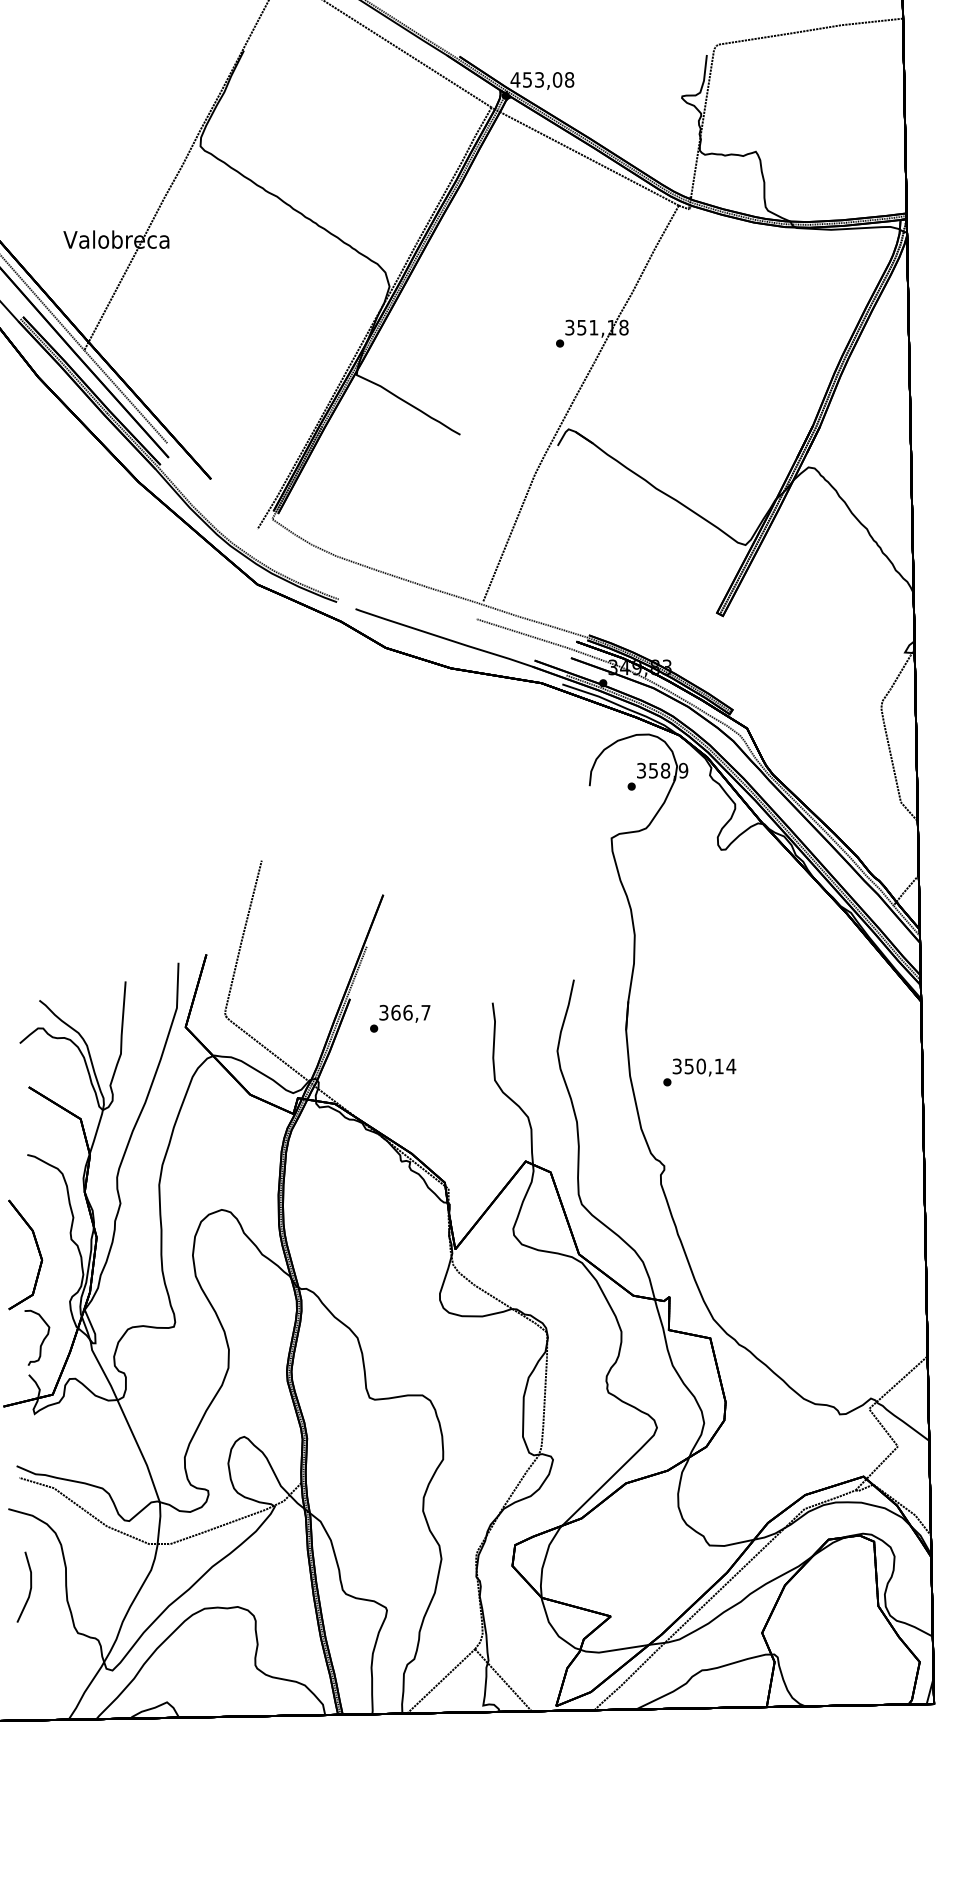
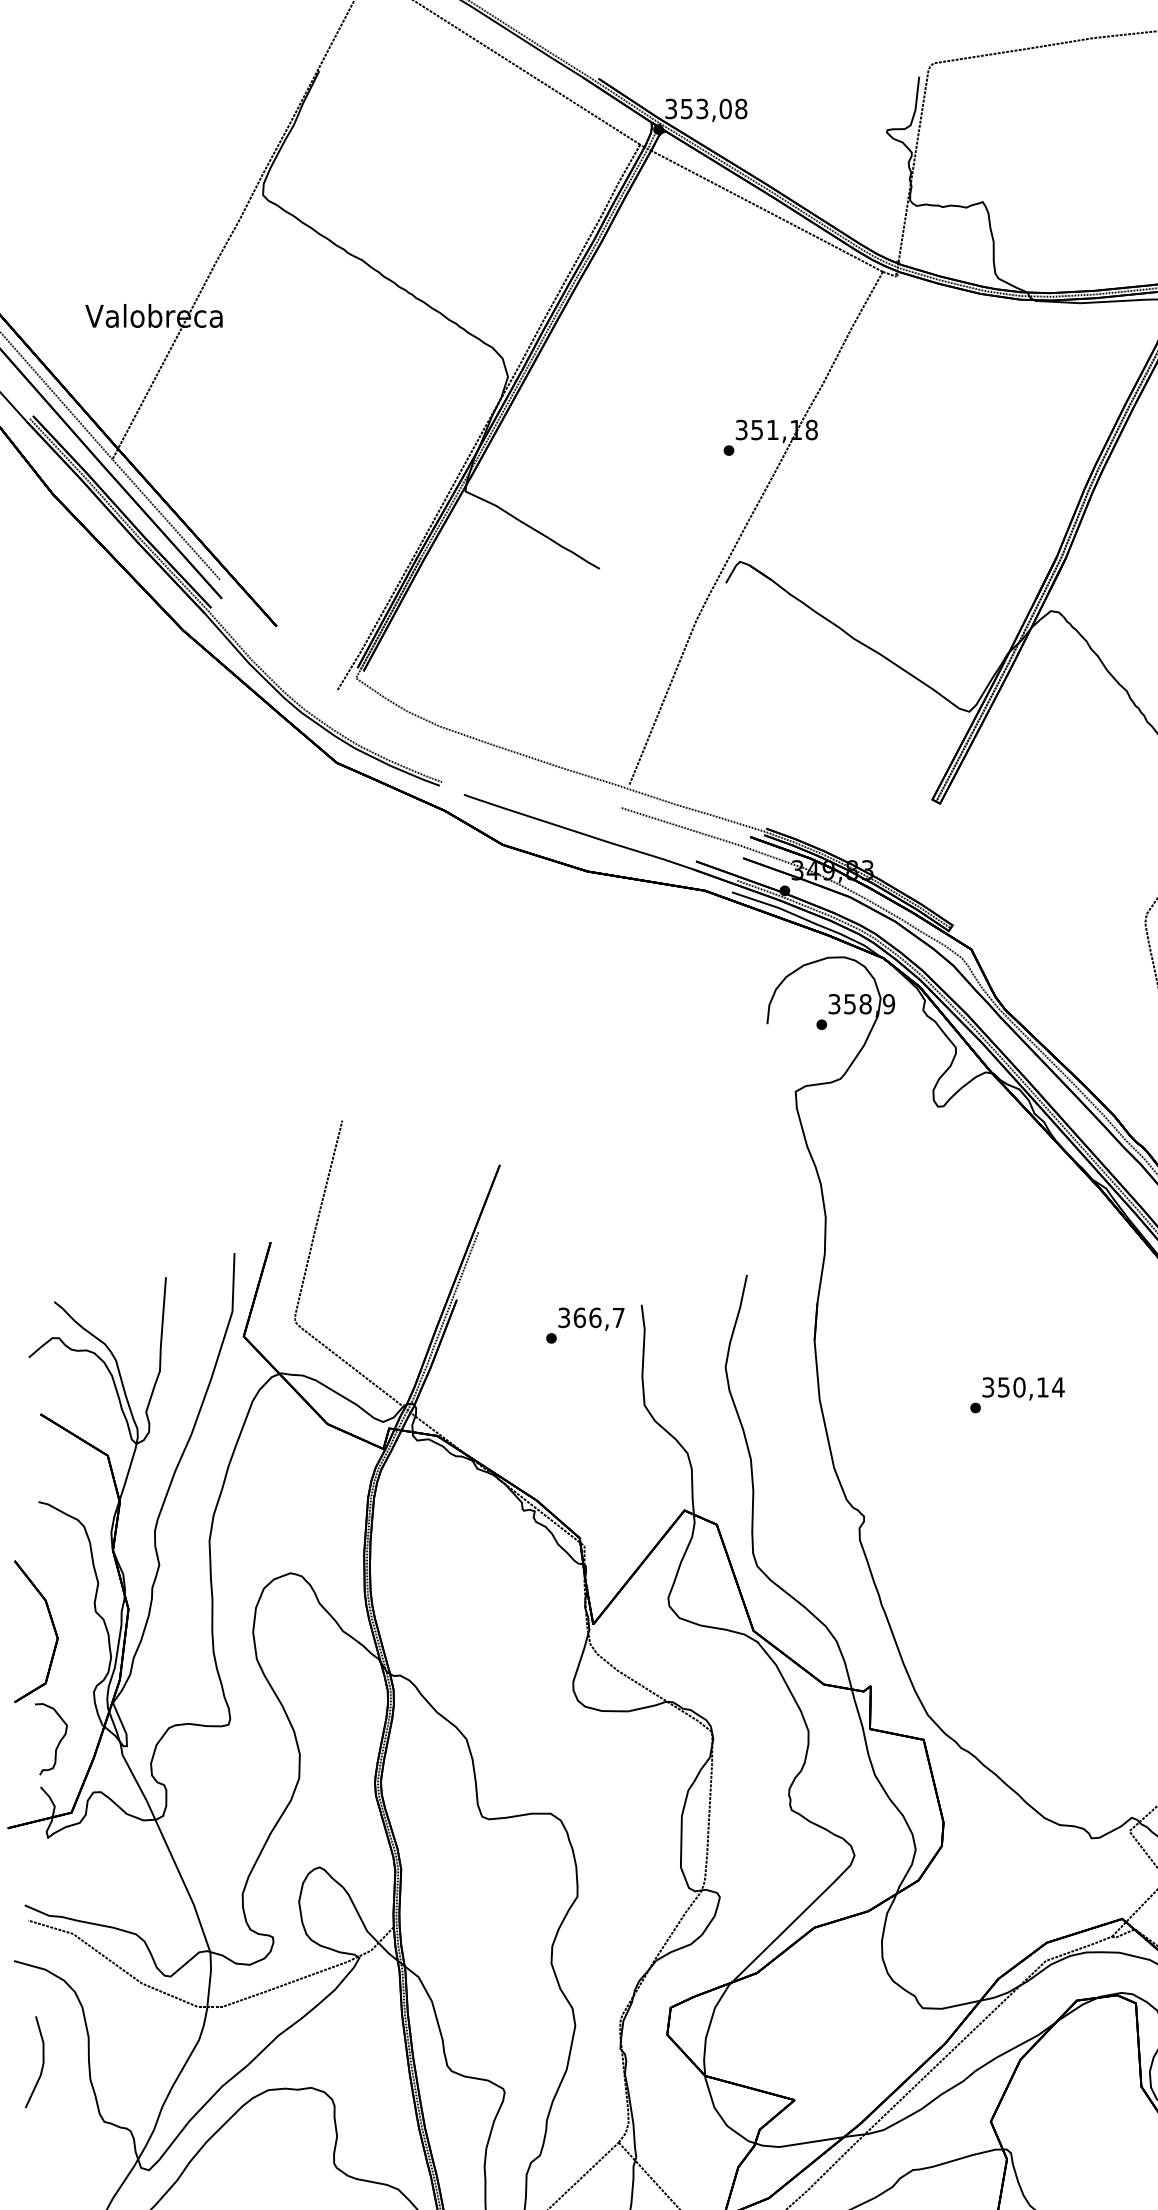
text: (515, 79) -> (671, 108), 453,08 -> 353,08
text: (400, 1018) -> (585, 1325), moved
text: (699, 1072) -> (1017, 1395), moved

